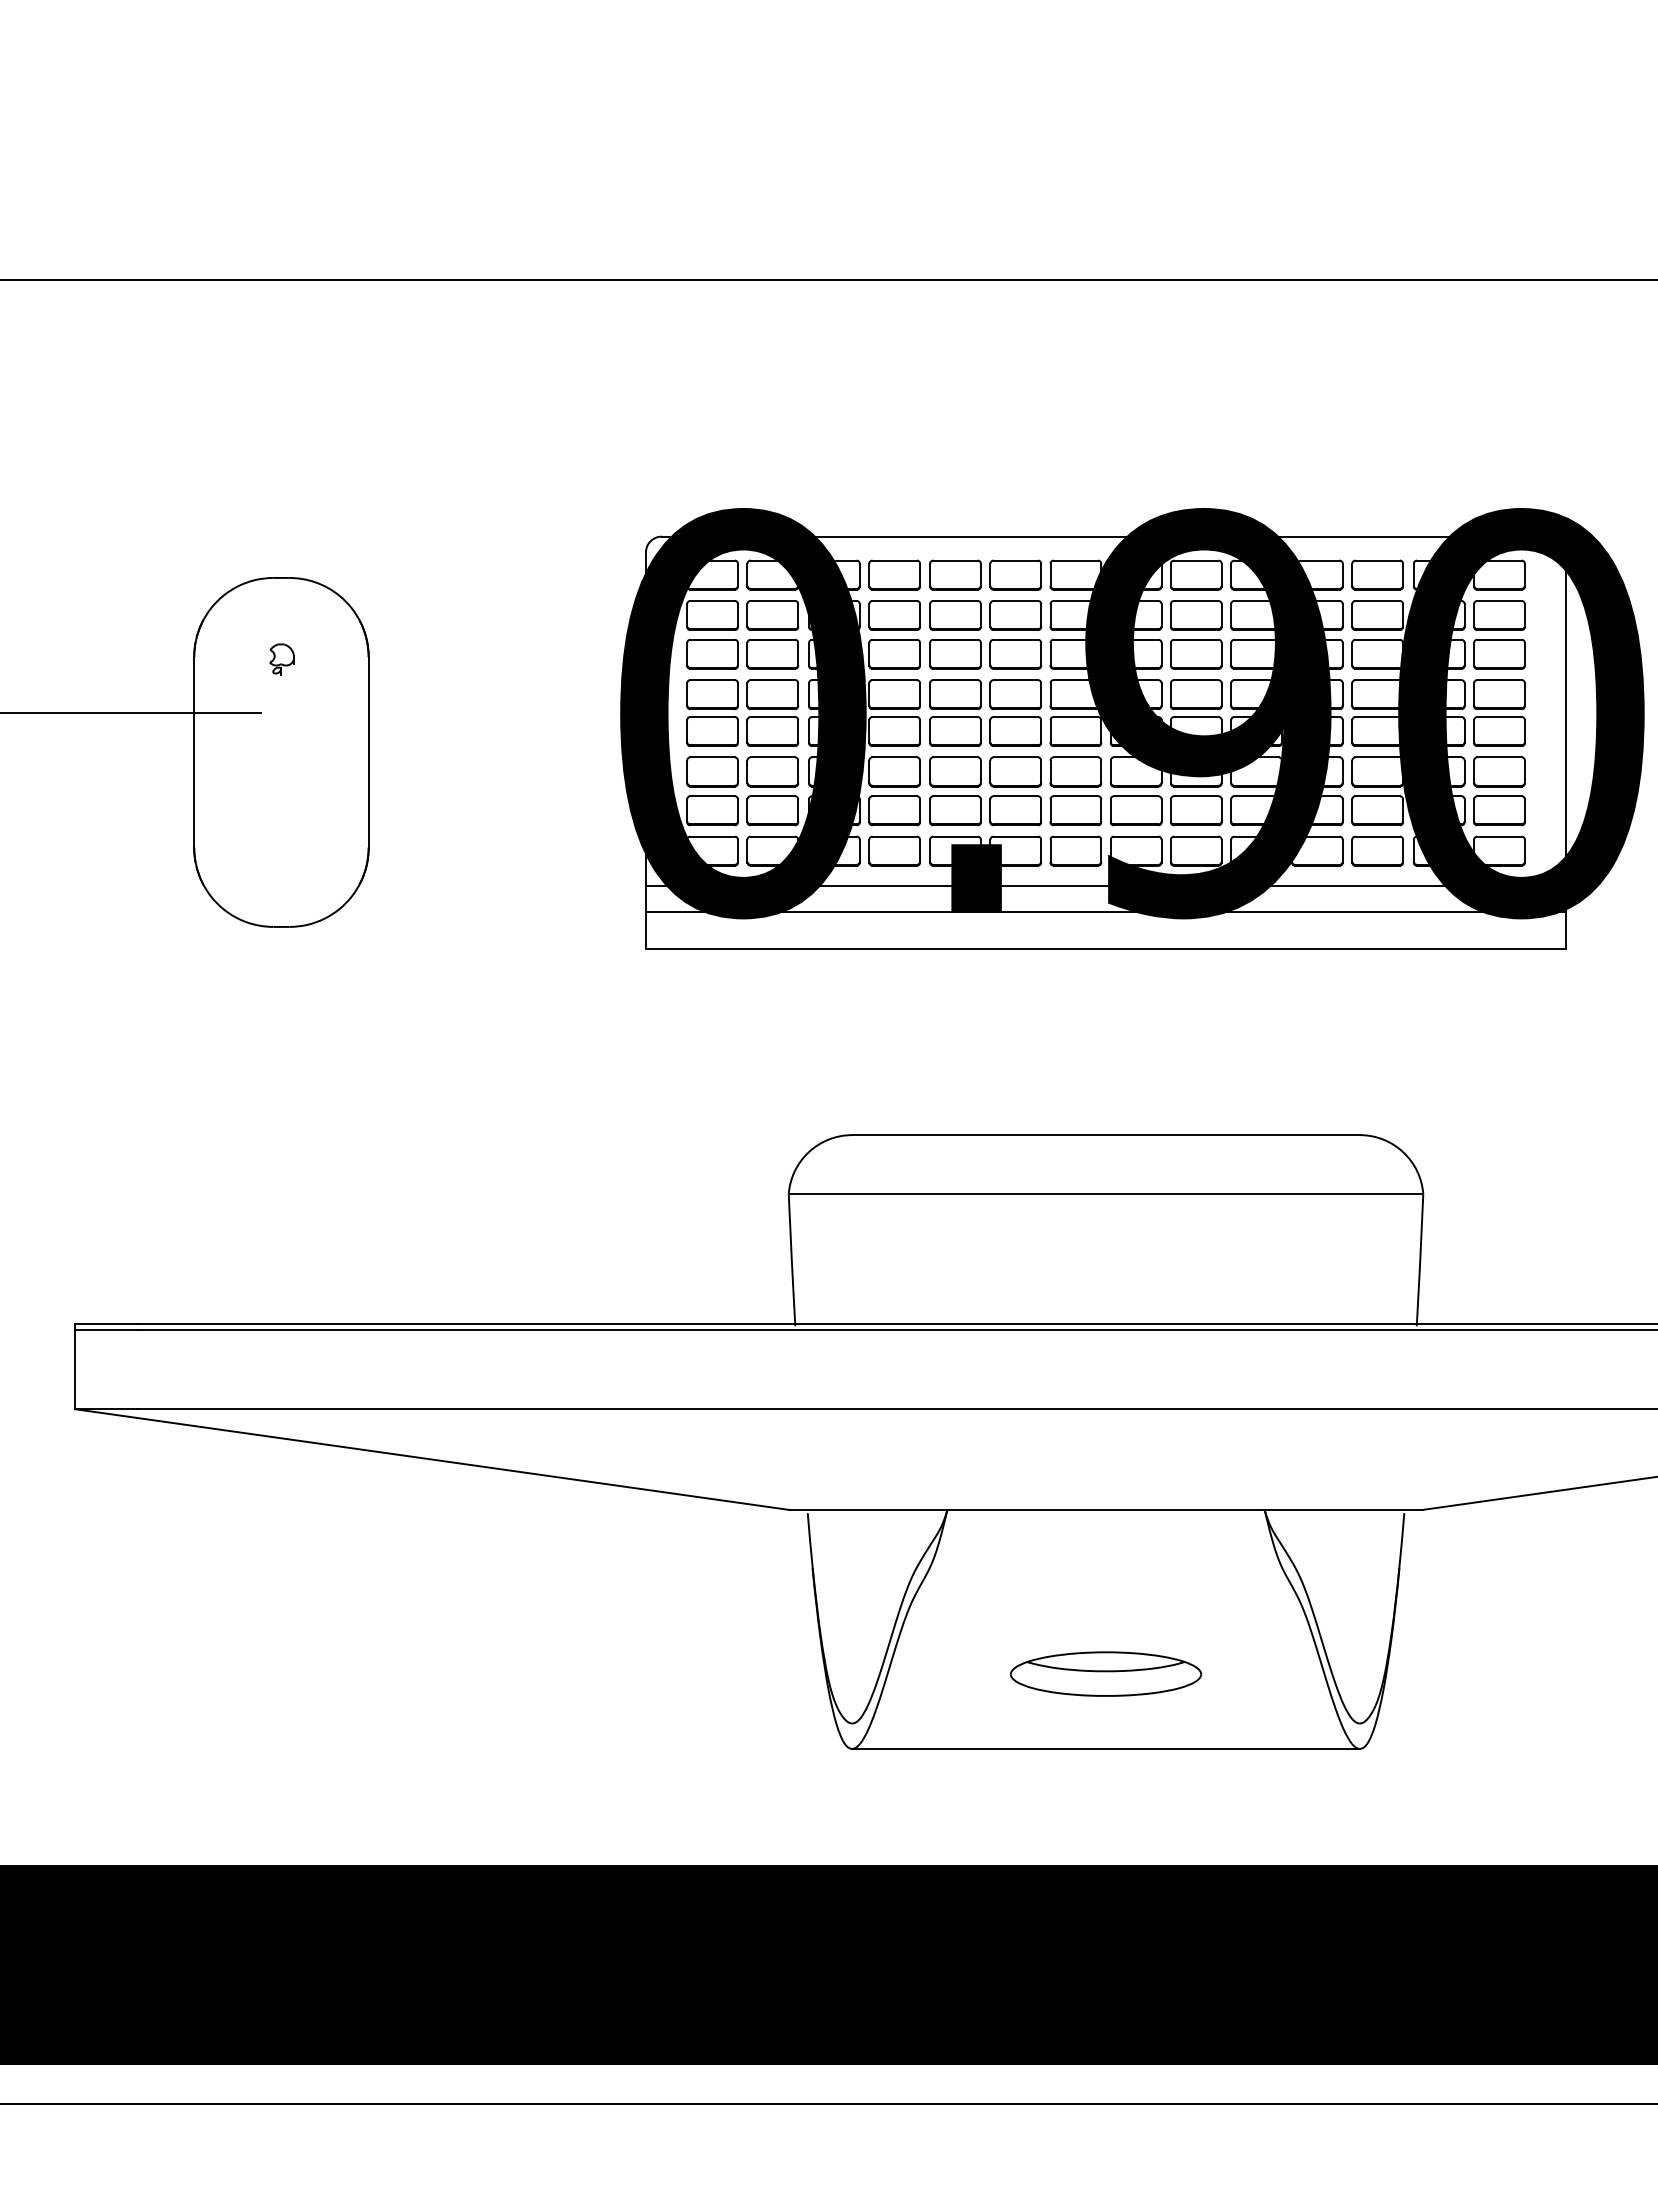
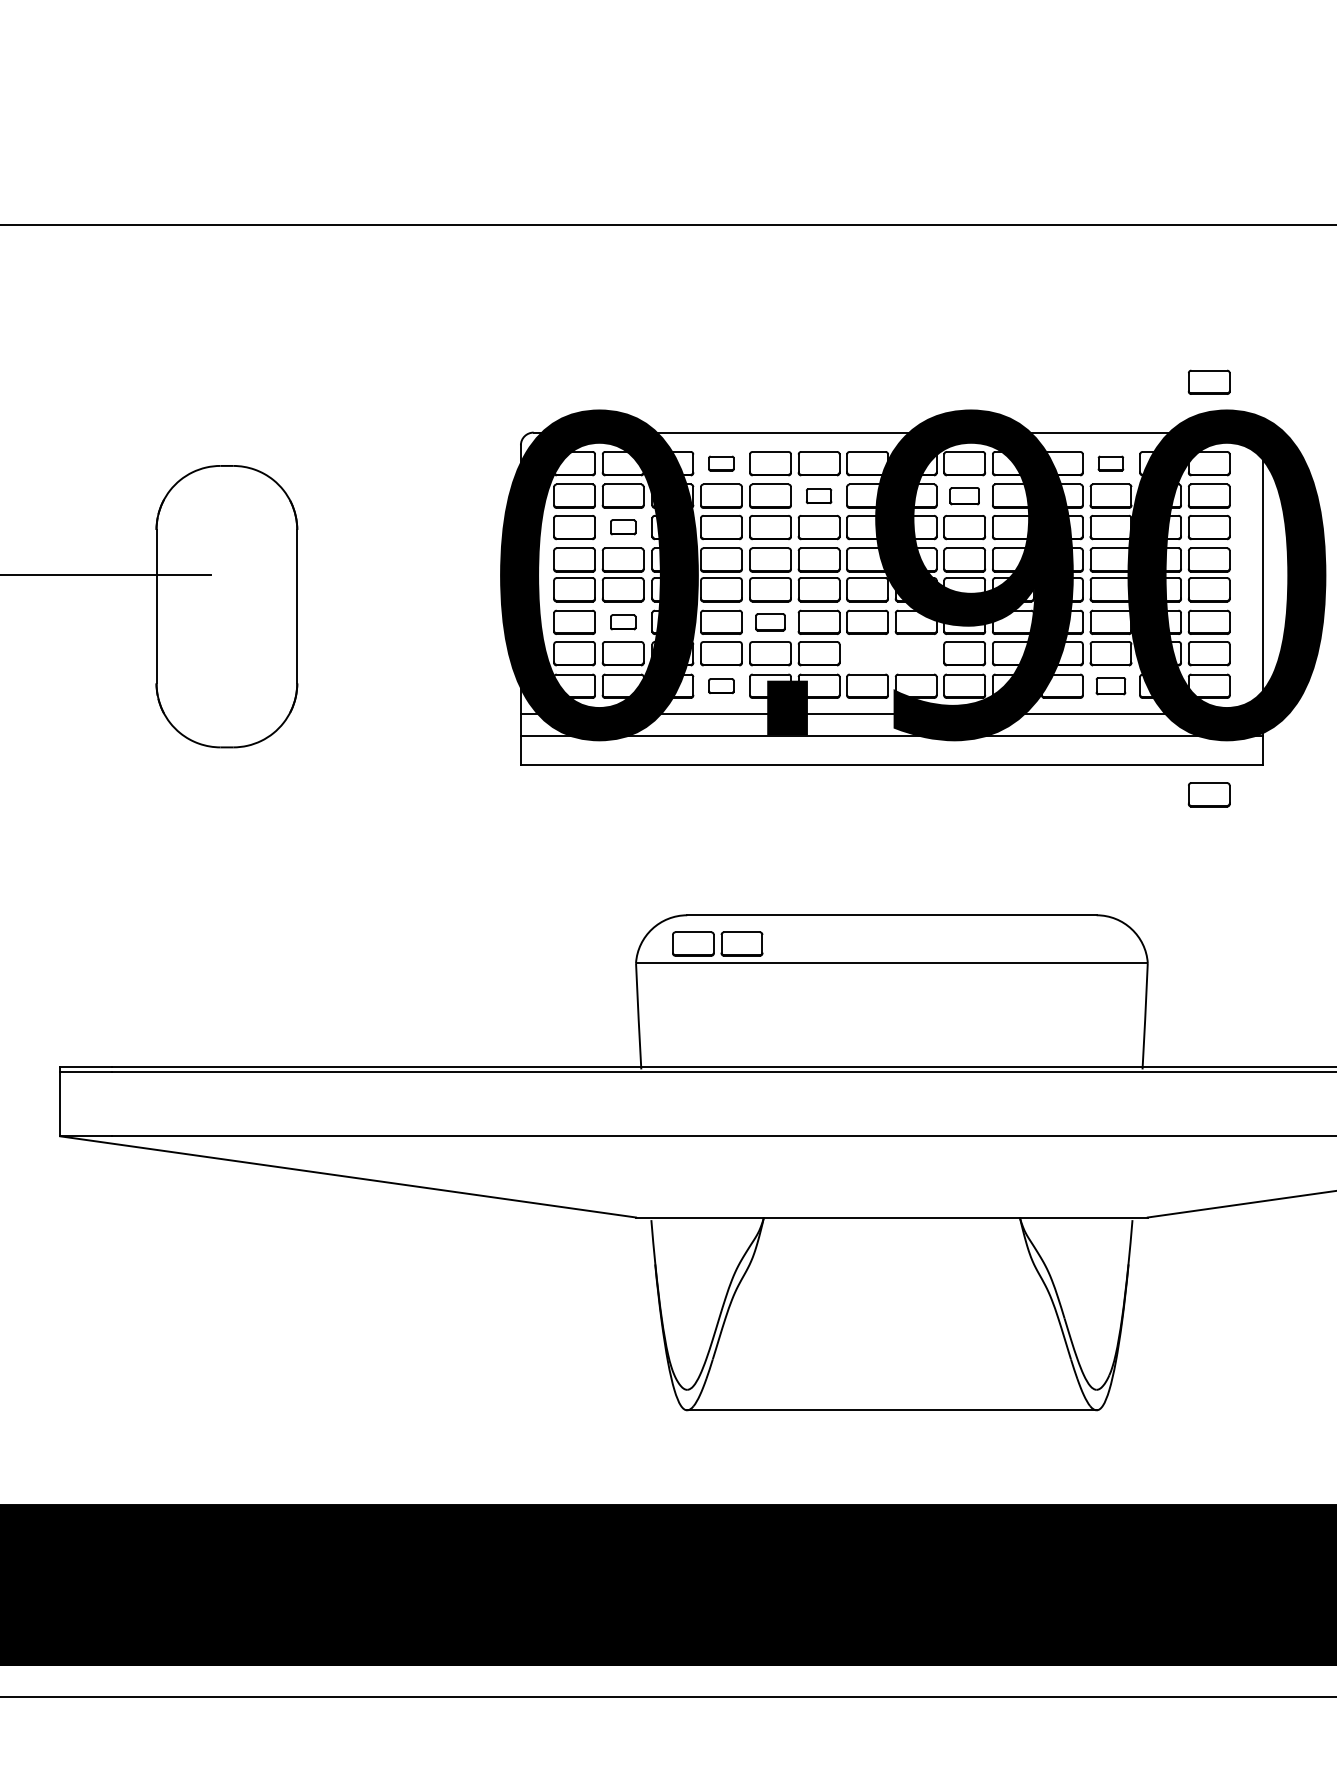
part: (1499, 474) -> (1209, 382), added
part: (894, 574) -> (721, 463), size x0.6
part: (1377, 574) -> (1110, 463), size x0.6
part: (1015, 615) -> (818, 496), size x0.6
part: (1196, 615) -> (964, 496), size x0.7
part: (772, 653) -> (622, 526), size x0.6
part: (281, 659) -> (226, 531), removed
part: (772, 771) -> (622, 622), size x0.6
part: (955, 771) -> (770, 622), size x0.7
part: (1105, 810) -> (717, 943), moved
part: (894, 850) -> (721, 685), size x0.6
part: (1377, 850) -> (1110, 685), size x0.7
part: (1499, 985) -> (1209, 794), added
part: (1106, 1673) -> (892, 1349), removed

